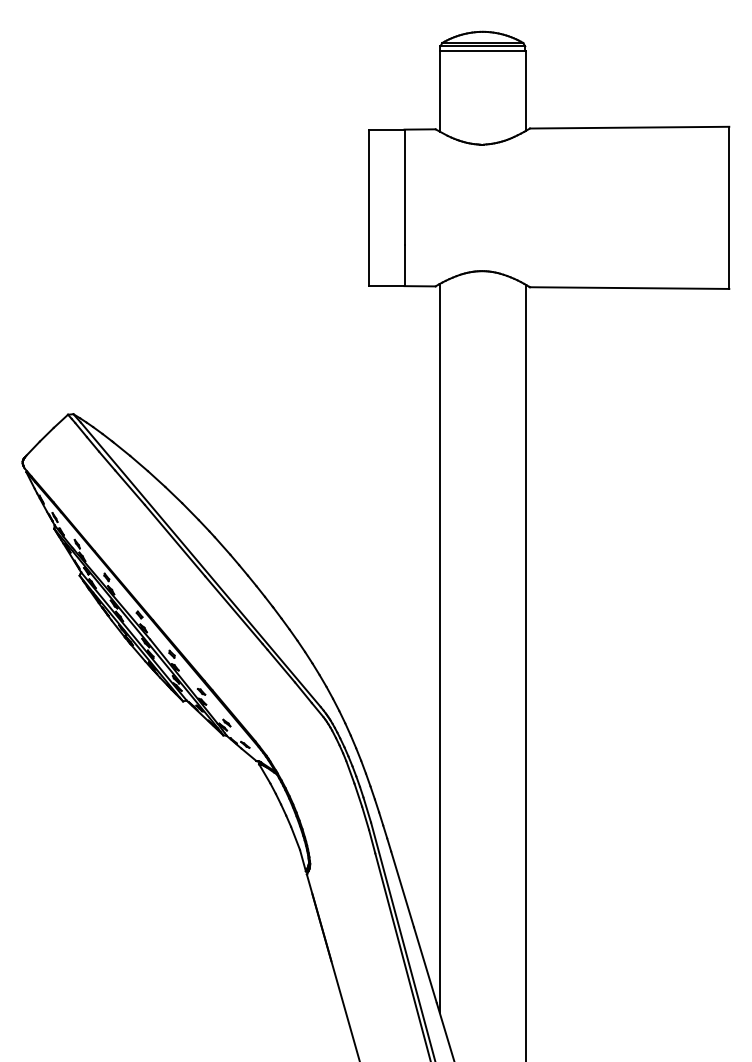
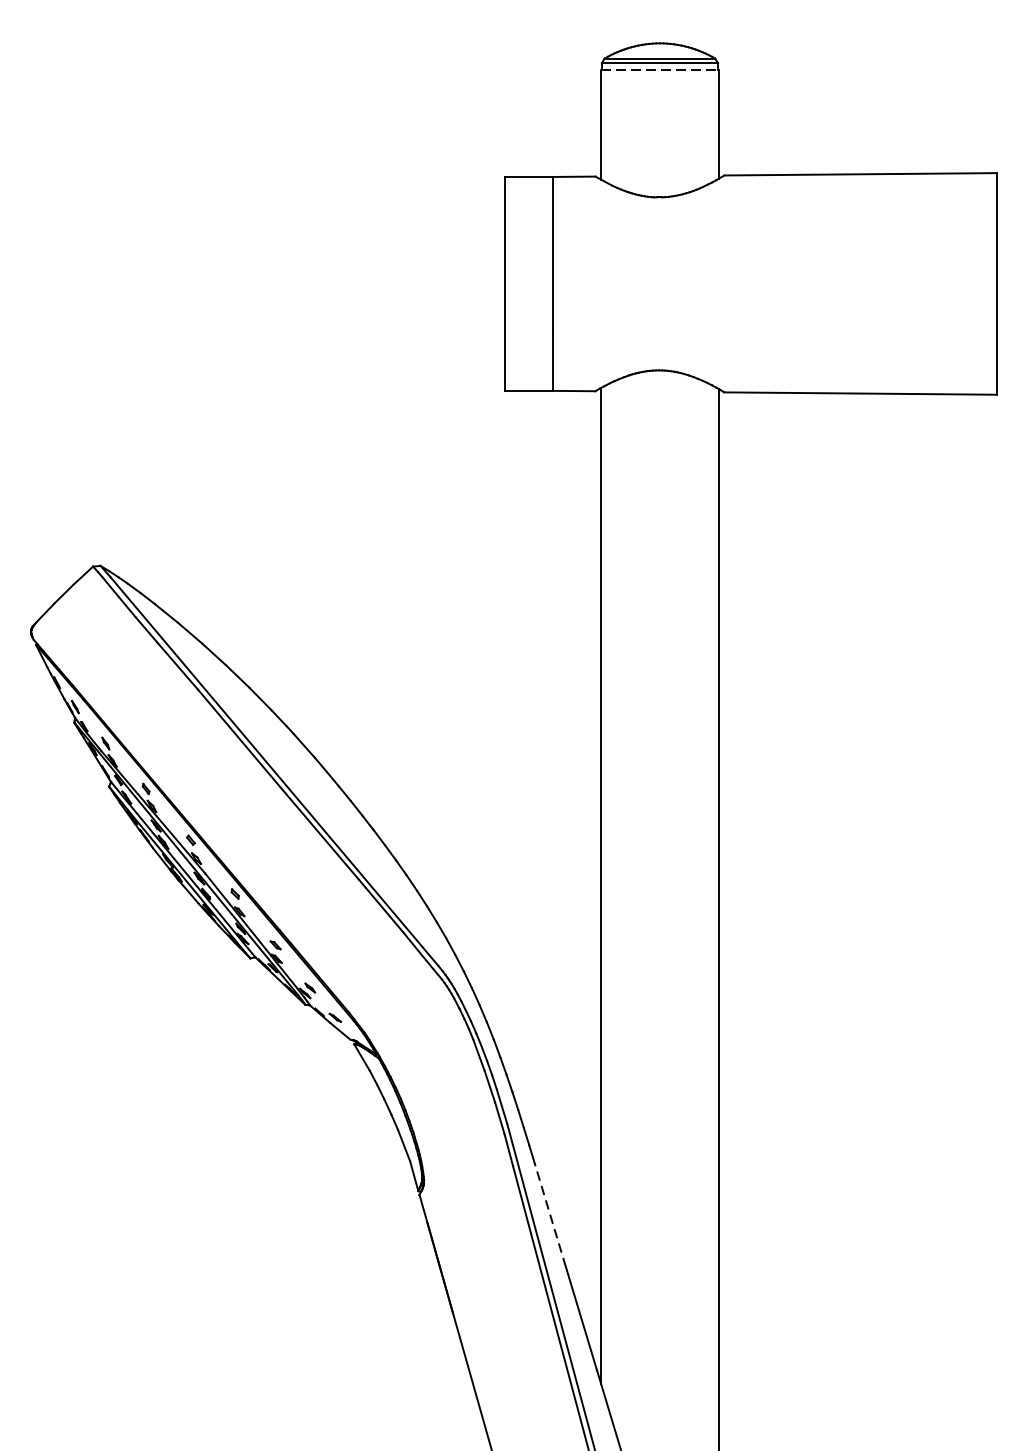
line: (483, 51) -> (660, 70), solid -> dashed
line: (402, 889) -> (550, 1215), solid -> dashed

